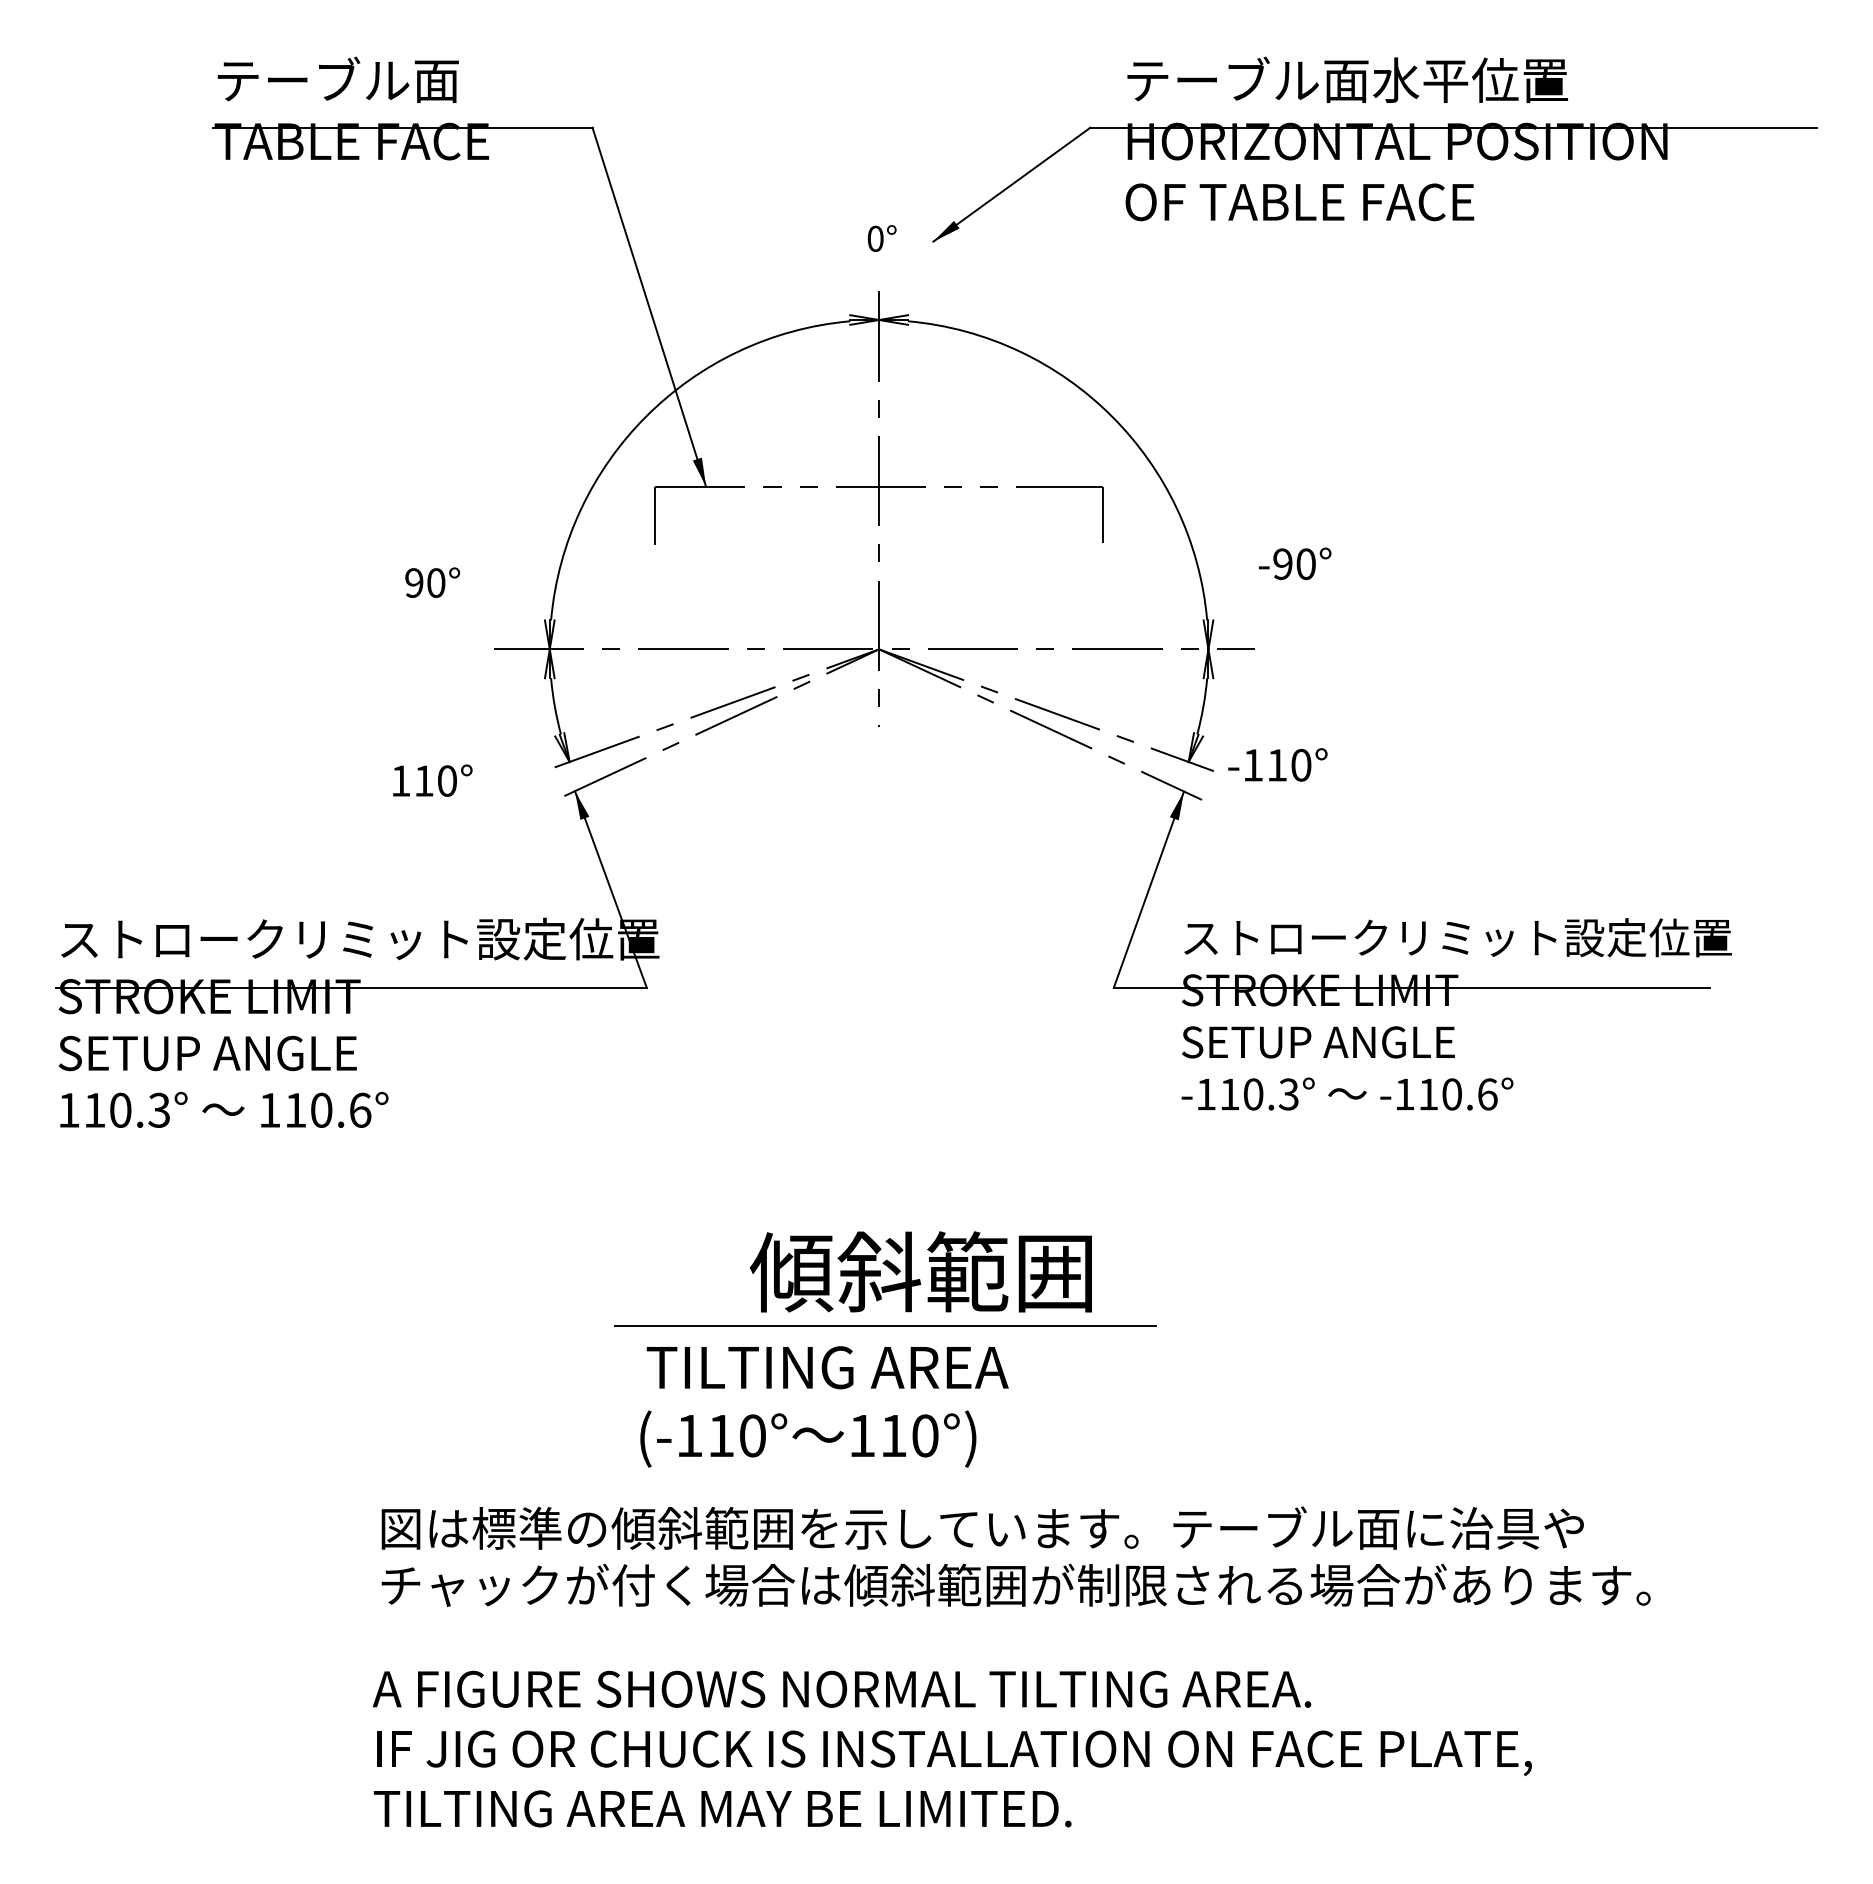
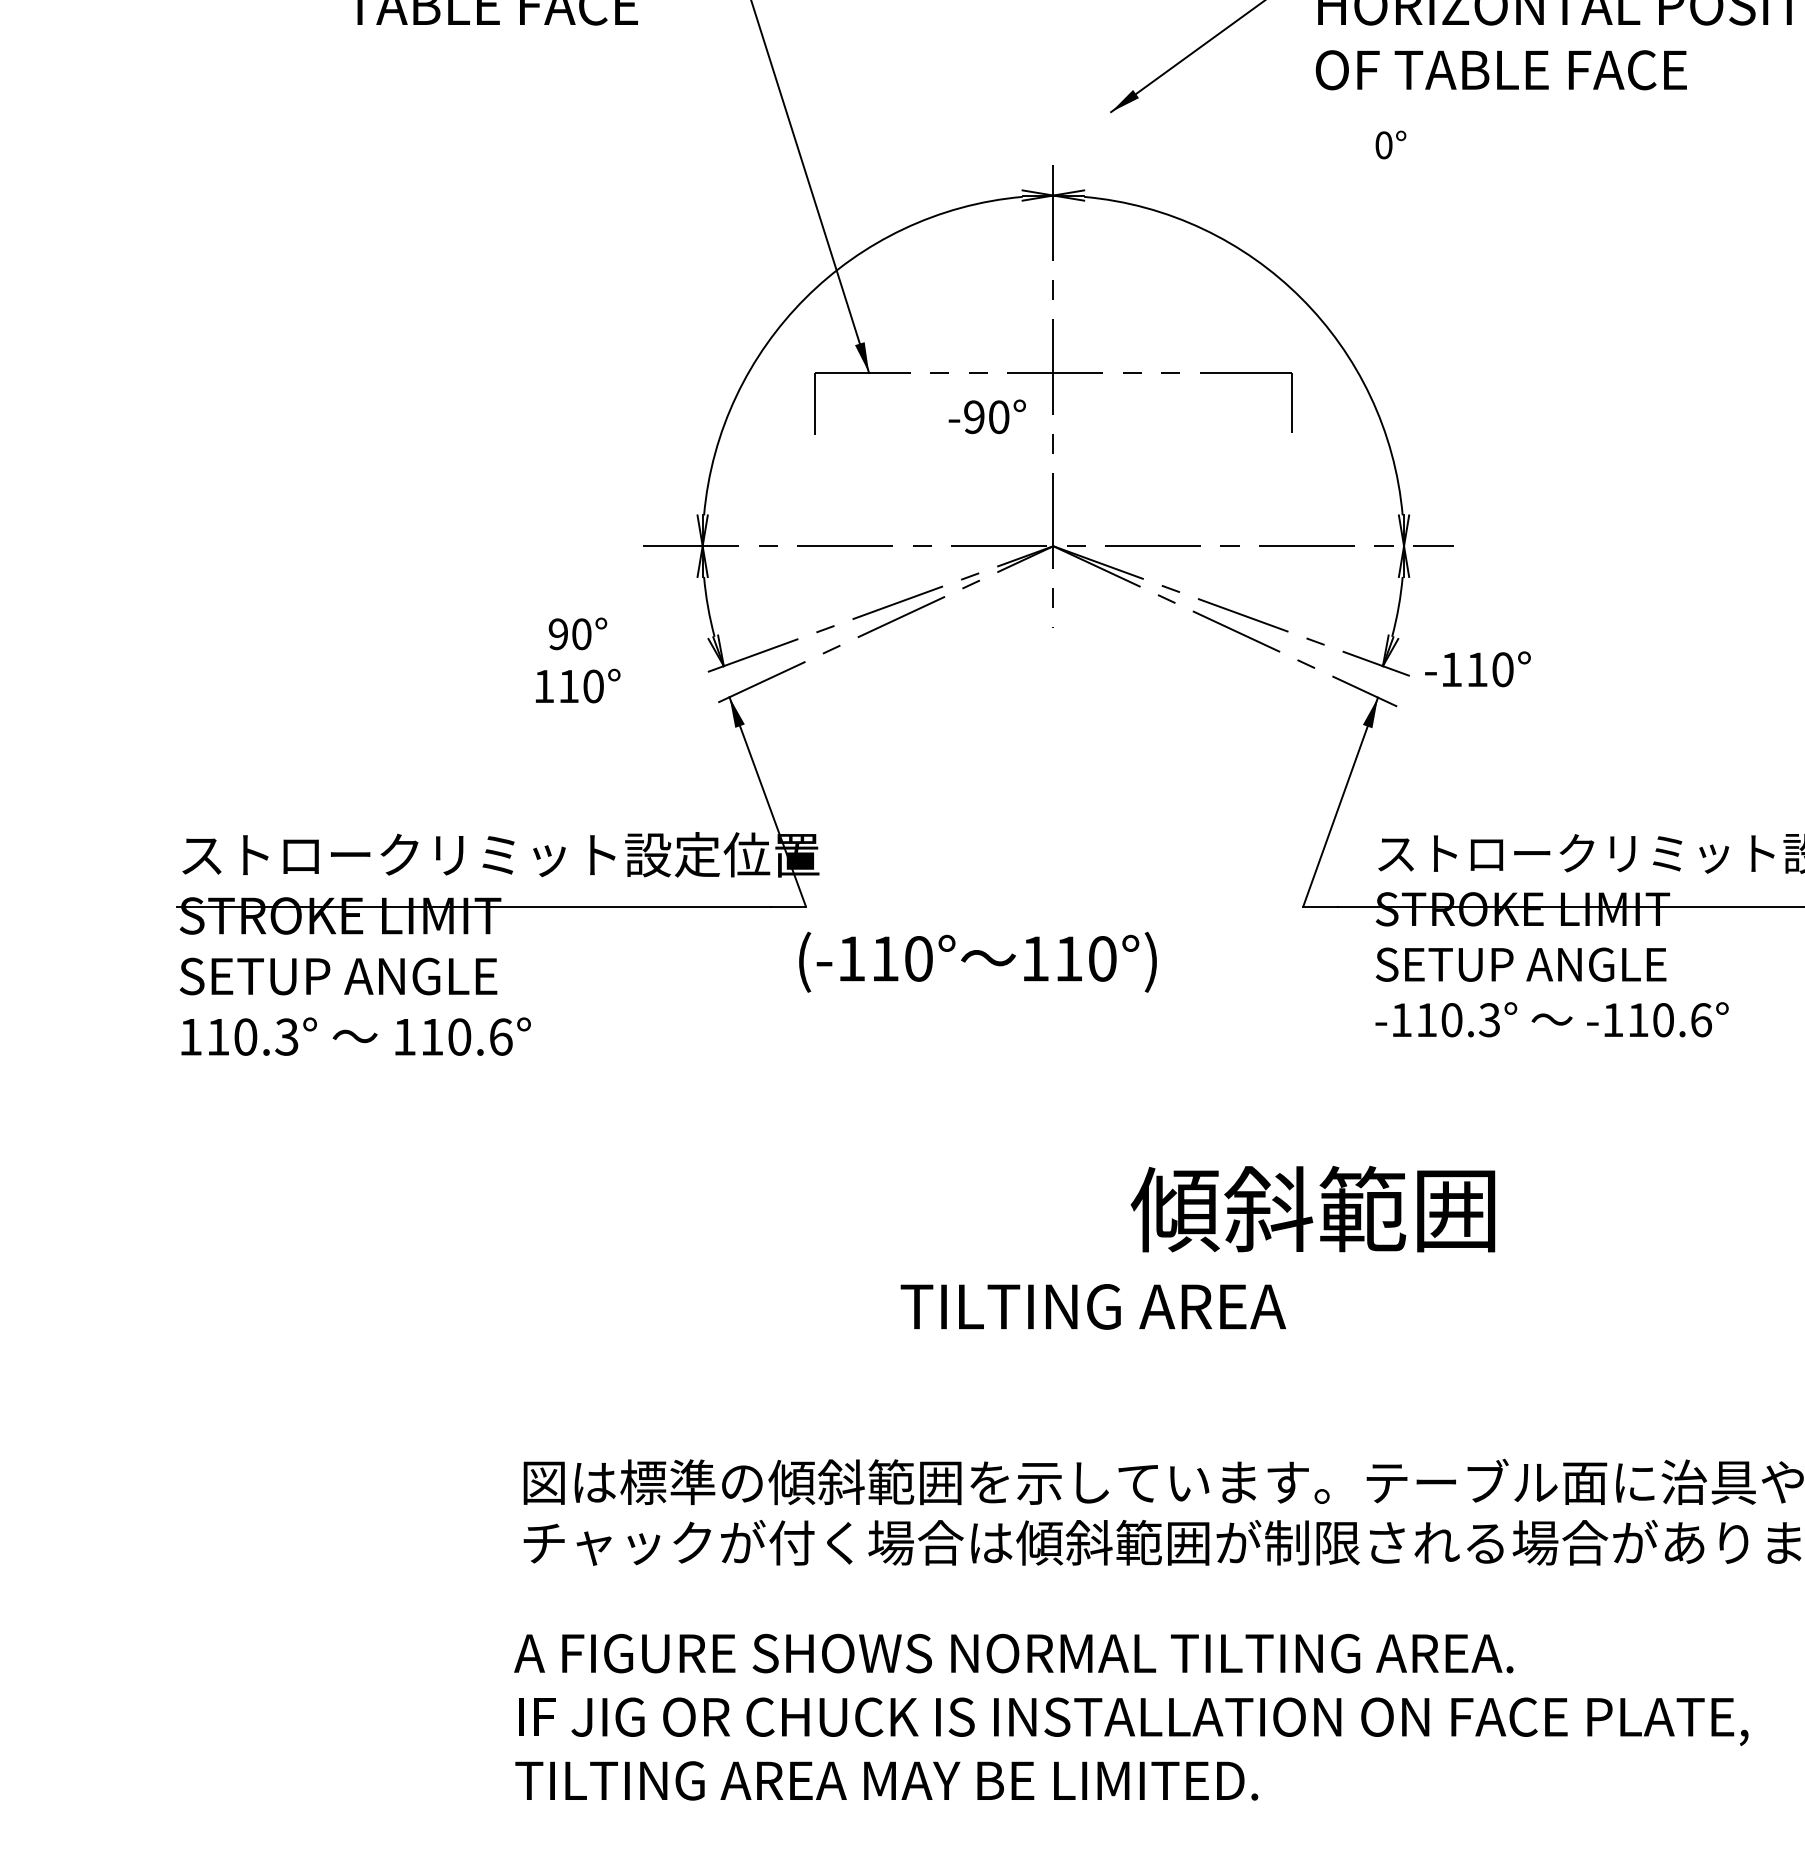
text: (881, 238) -> (1390, 144), moved
text: (1295, 563) -> (987, 416), moved
text: (432, 582) -> (577, 633), moved
text: (920, 1271) -> (1312, 1208), moved
line: (885, 1326) -> (1060, 1267), removed
text: (827, 1367) -> (1093, 1306), moved
text: (808, 1438) -> (978, 961), moved

